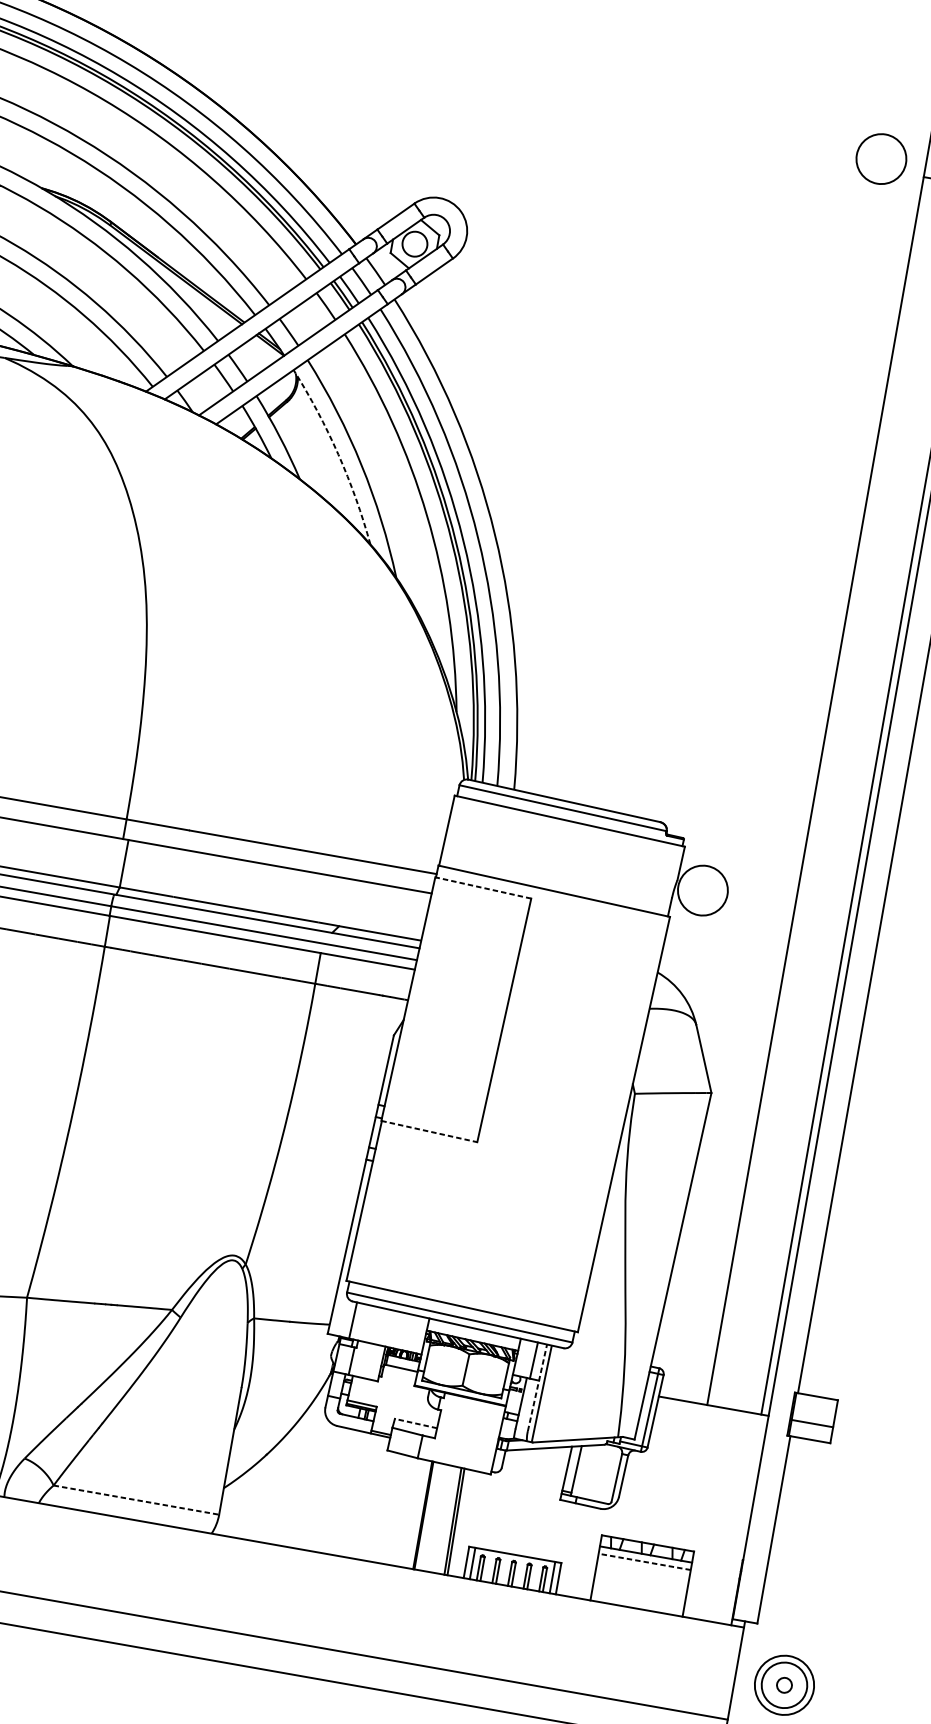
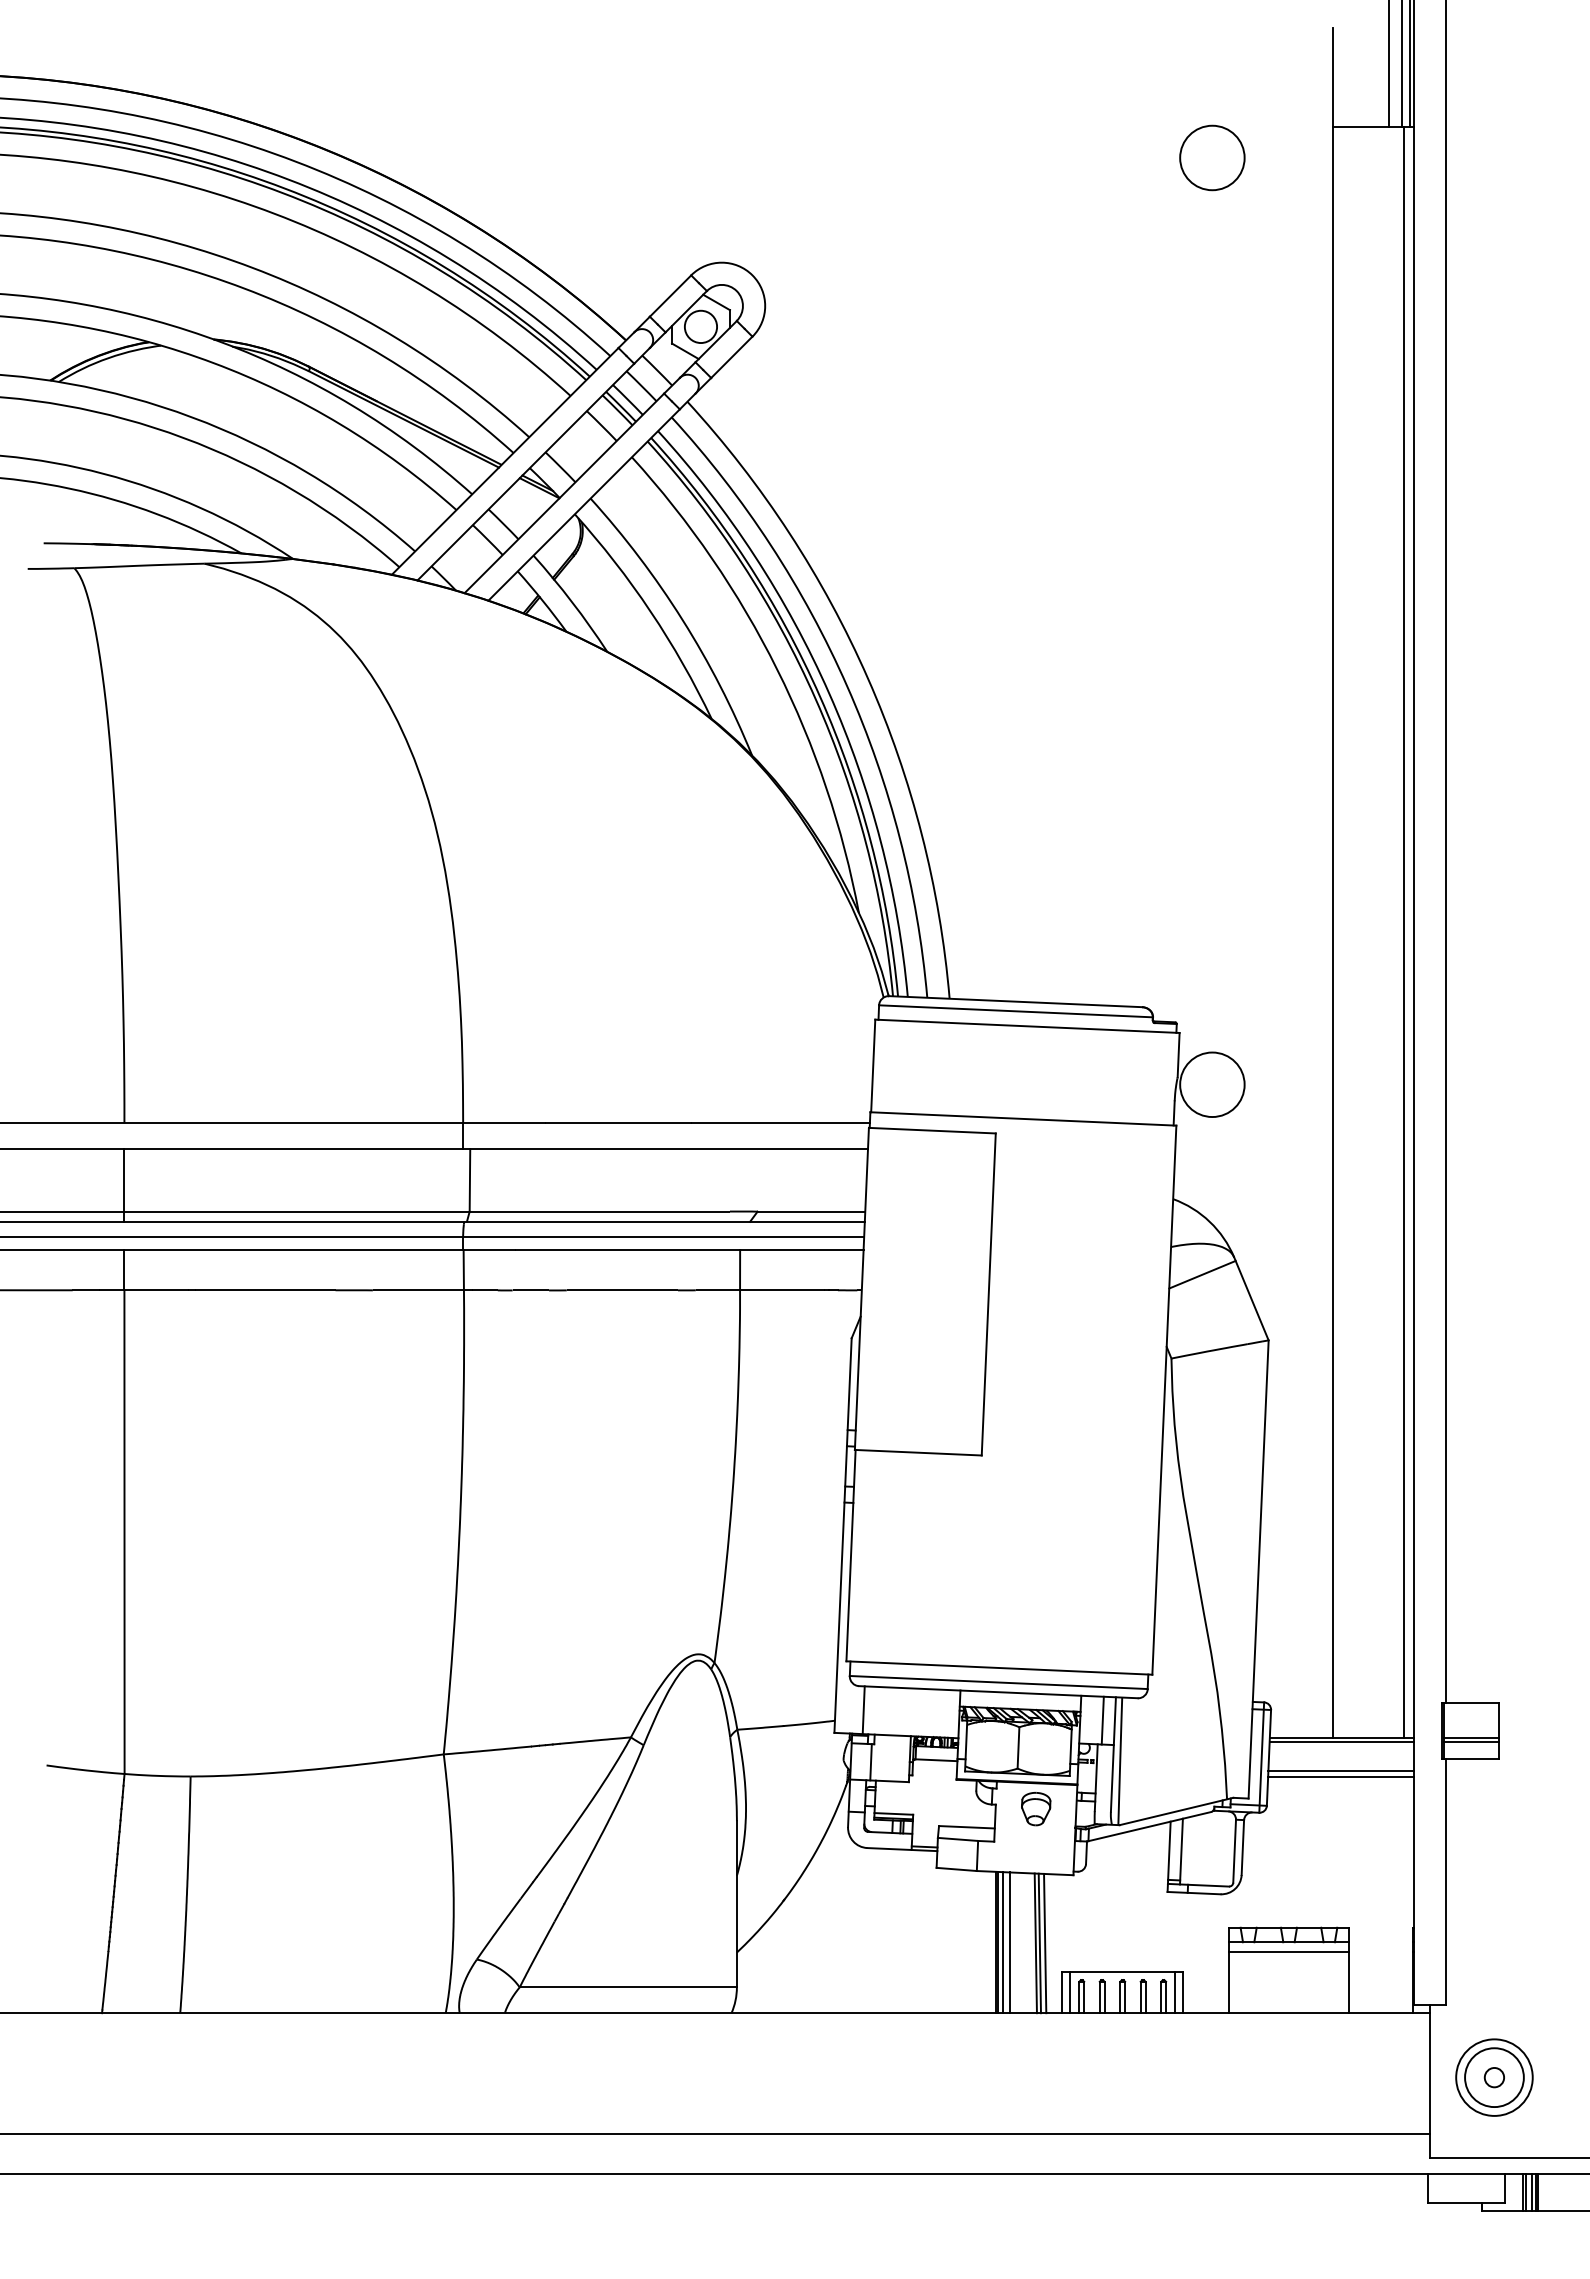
circle: (881, 158) -> (1212, 157), moved
arc: (338, 454) -> (650, 611), dashed -> solid
line: (482, 887) -> (931, 1130), dashed -> solid
line: (669, 1033) -> (1202, 1274), added
line: (429, 1131) -> (918, 1452), dashed -> solid
line: (537, 1387) -> (1113, 1754), dashed -> solid
line: (713, 1408) -> (1341, 1741), added
part: (471, 1419) -> (1036, 1809), added
line: (415, 1423) -> (966, 1827), dashed -> solid
line: (812, 1426) -> (1471, 1741), added
line: (708, 1430) -> (1340, 1770), added
line: (707, 1435) -> (1340, 1777), added
line: (136, 1500) -> (628, 1987), dashed -> solid
line: (427, 1516) -> (1002, 1942), added
line: (432, 1517) -> (1009, 1942), added
line: (460, 1522) -> (1045, 1943), added
line: (644, 1561) -> (1288, 1951), dashed -> solid

